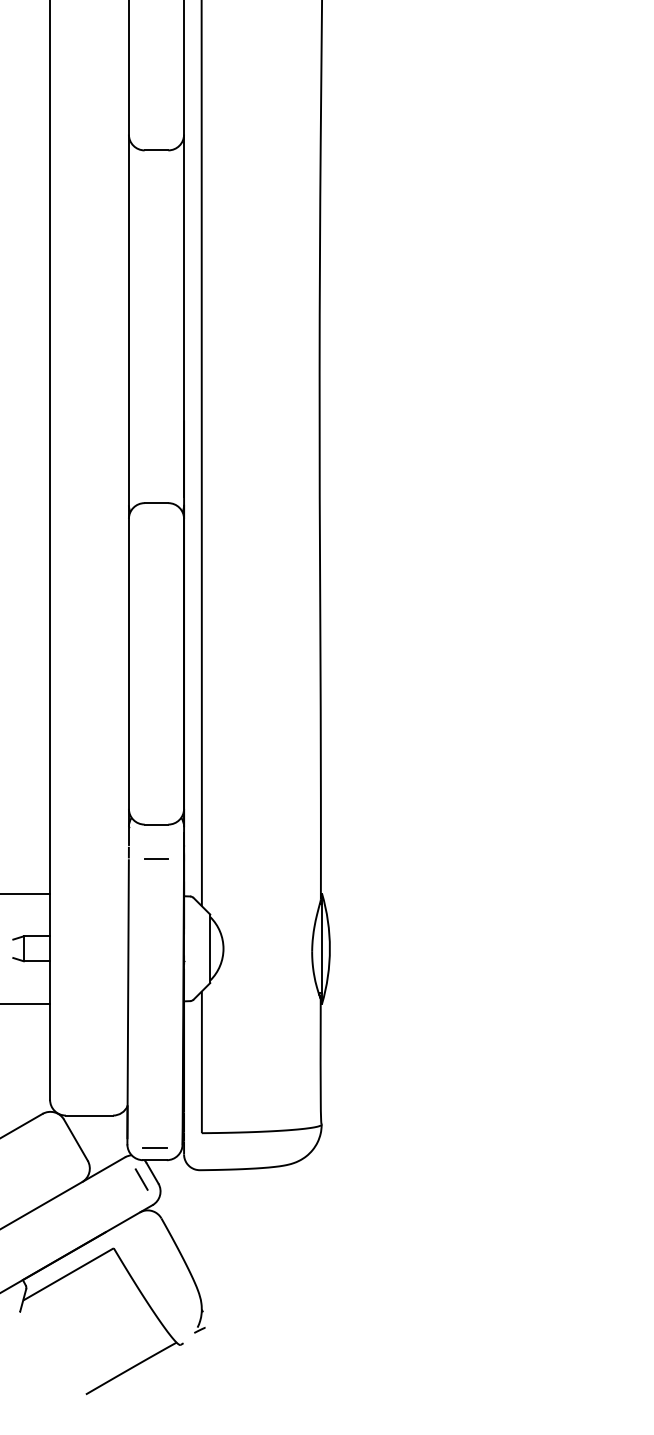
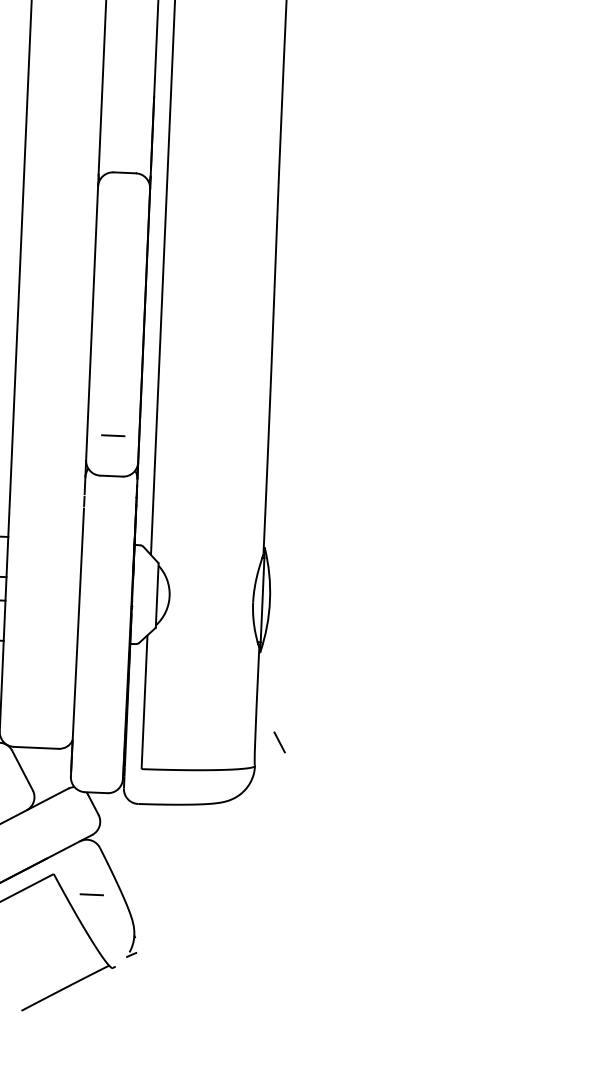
line: (156, 858) -> (113, 435), moved
line: (154, 1147) -> (91, 893), moved
line: (141, 1179) -> (279, 742), moved

